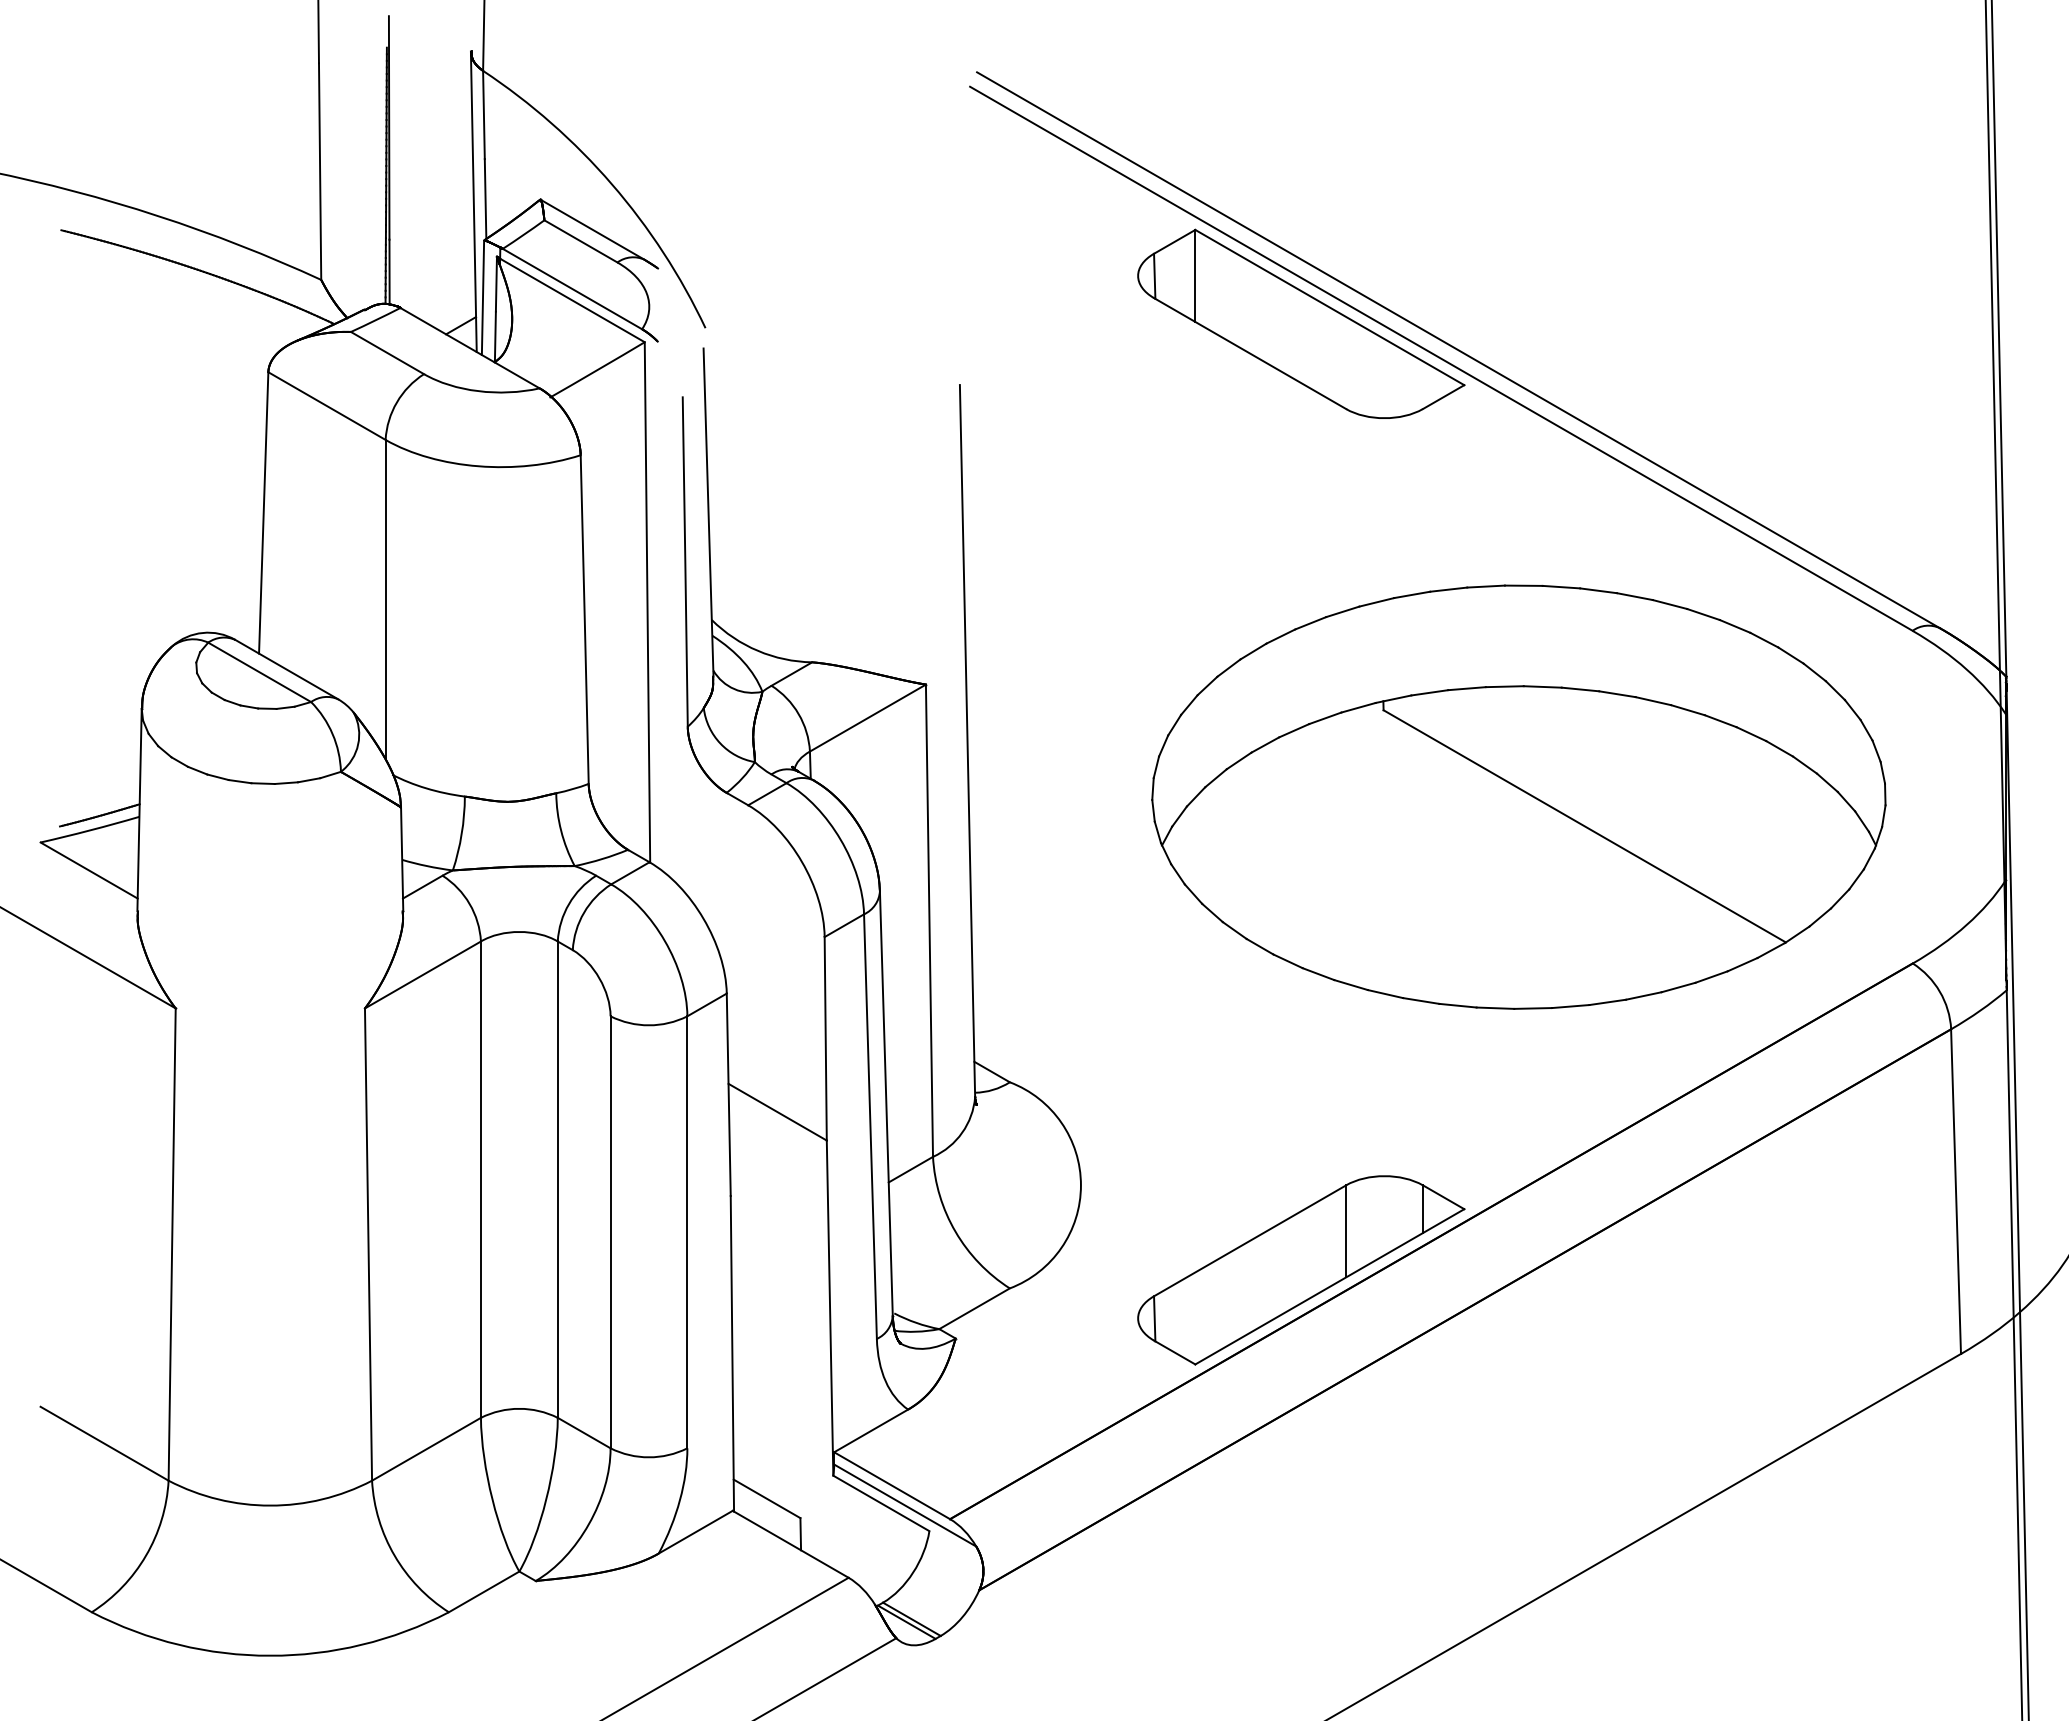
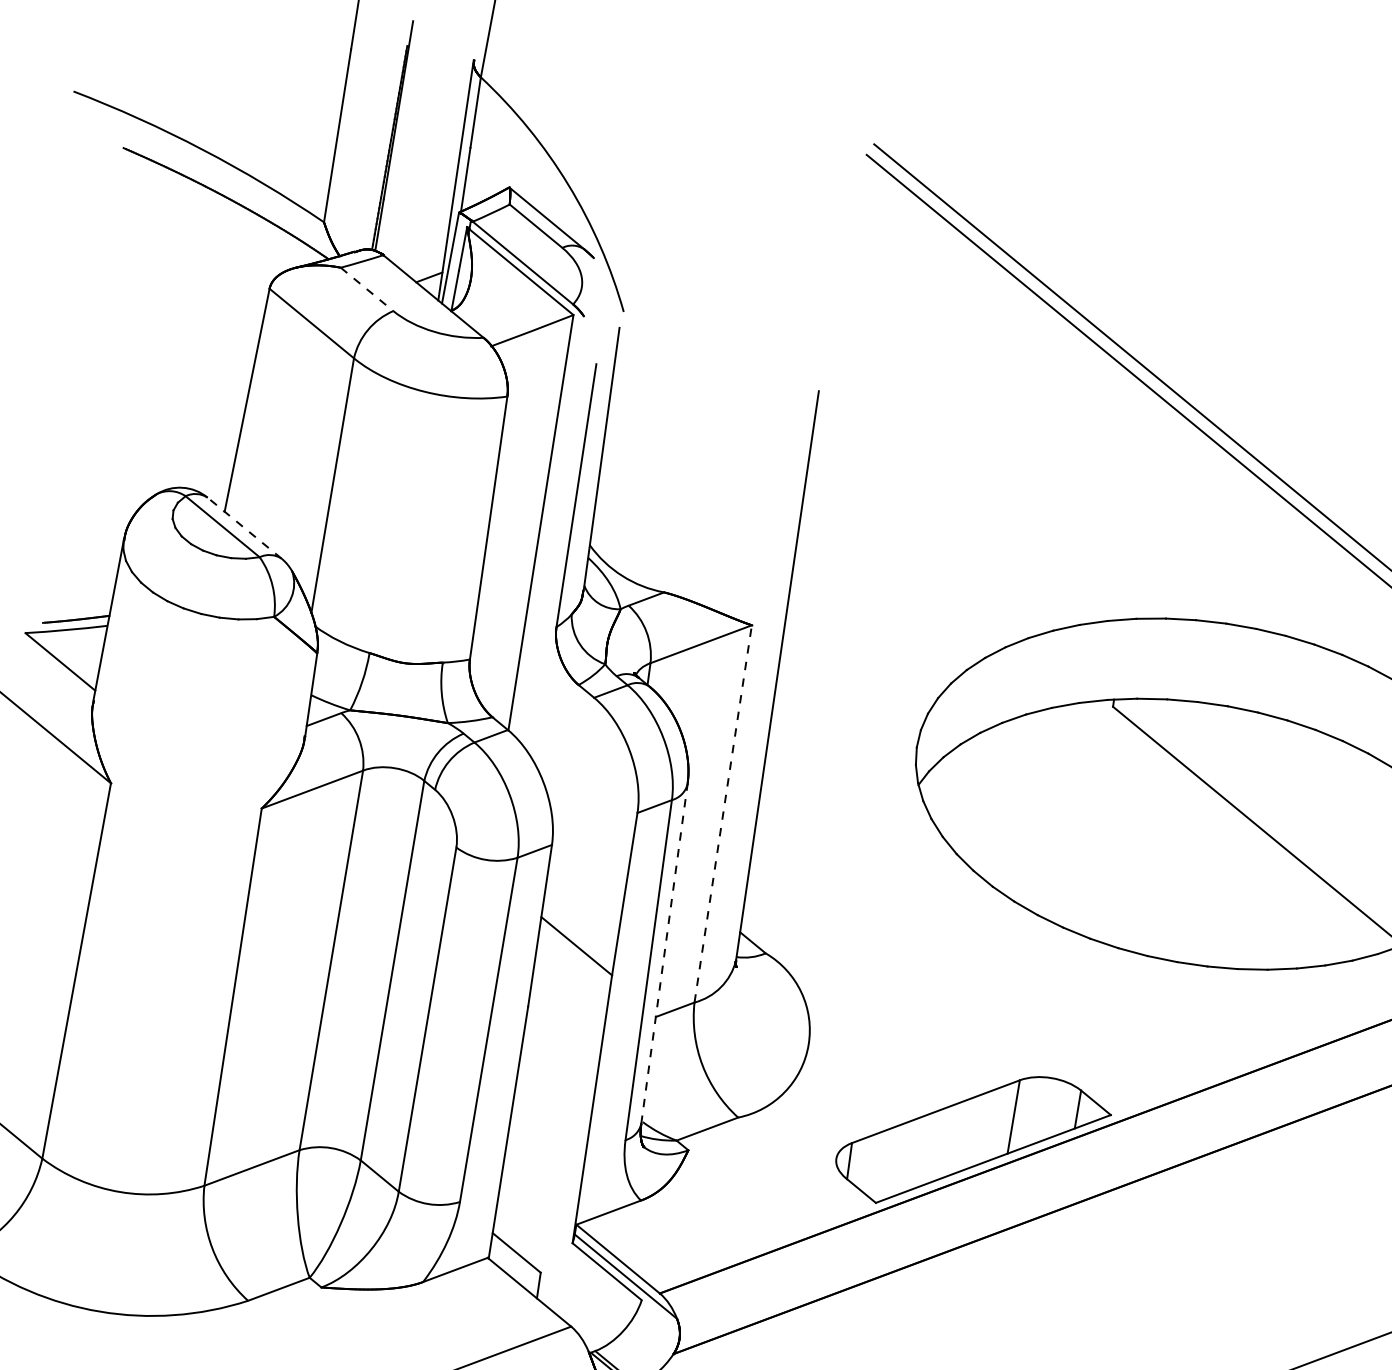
part: (1301, 323) -> (1099, 387), removed
line: (387, 353) -> (367, 289), solid -> dashed
line: (286, 669) -> (244, 528), solid -> dashed
line: (929, 920) -> (723, 813), solid -> dashed
line: (886, 1103) -> (664, 953), solid -> dashed

